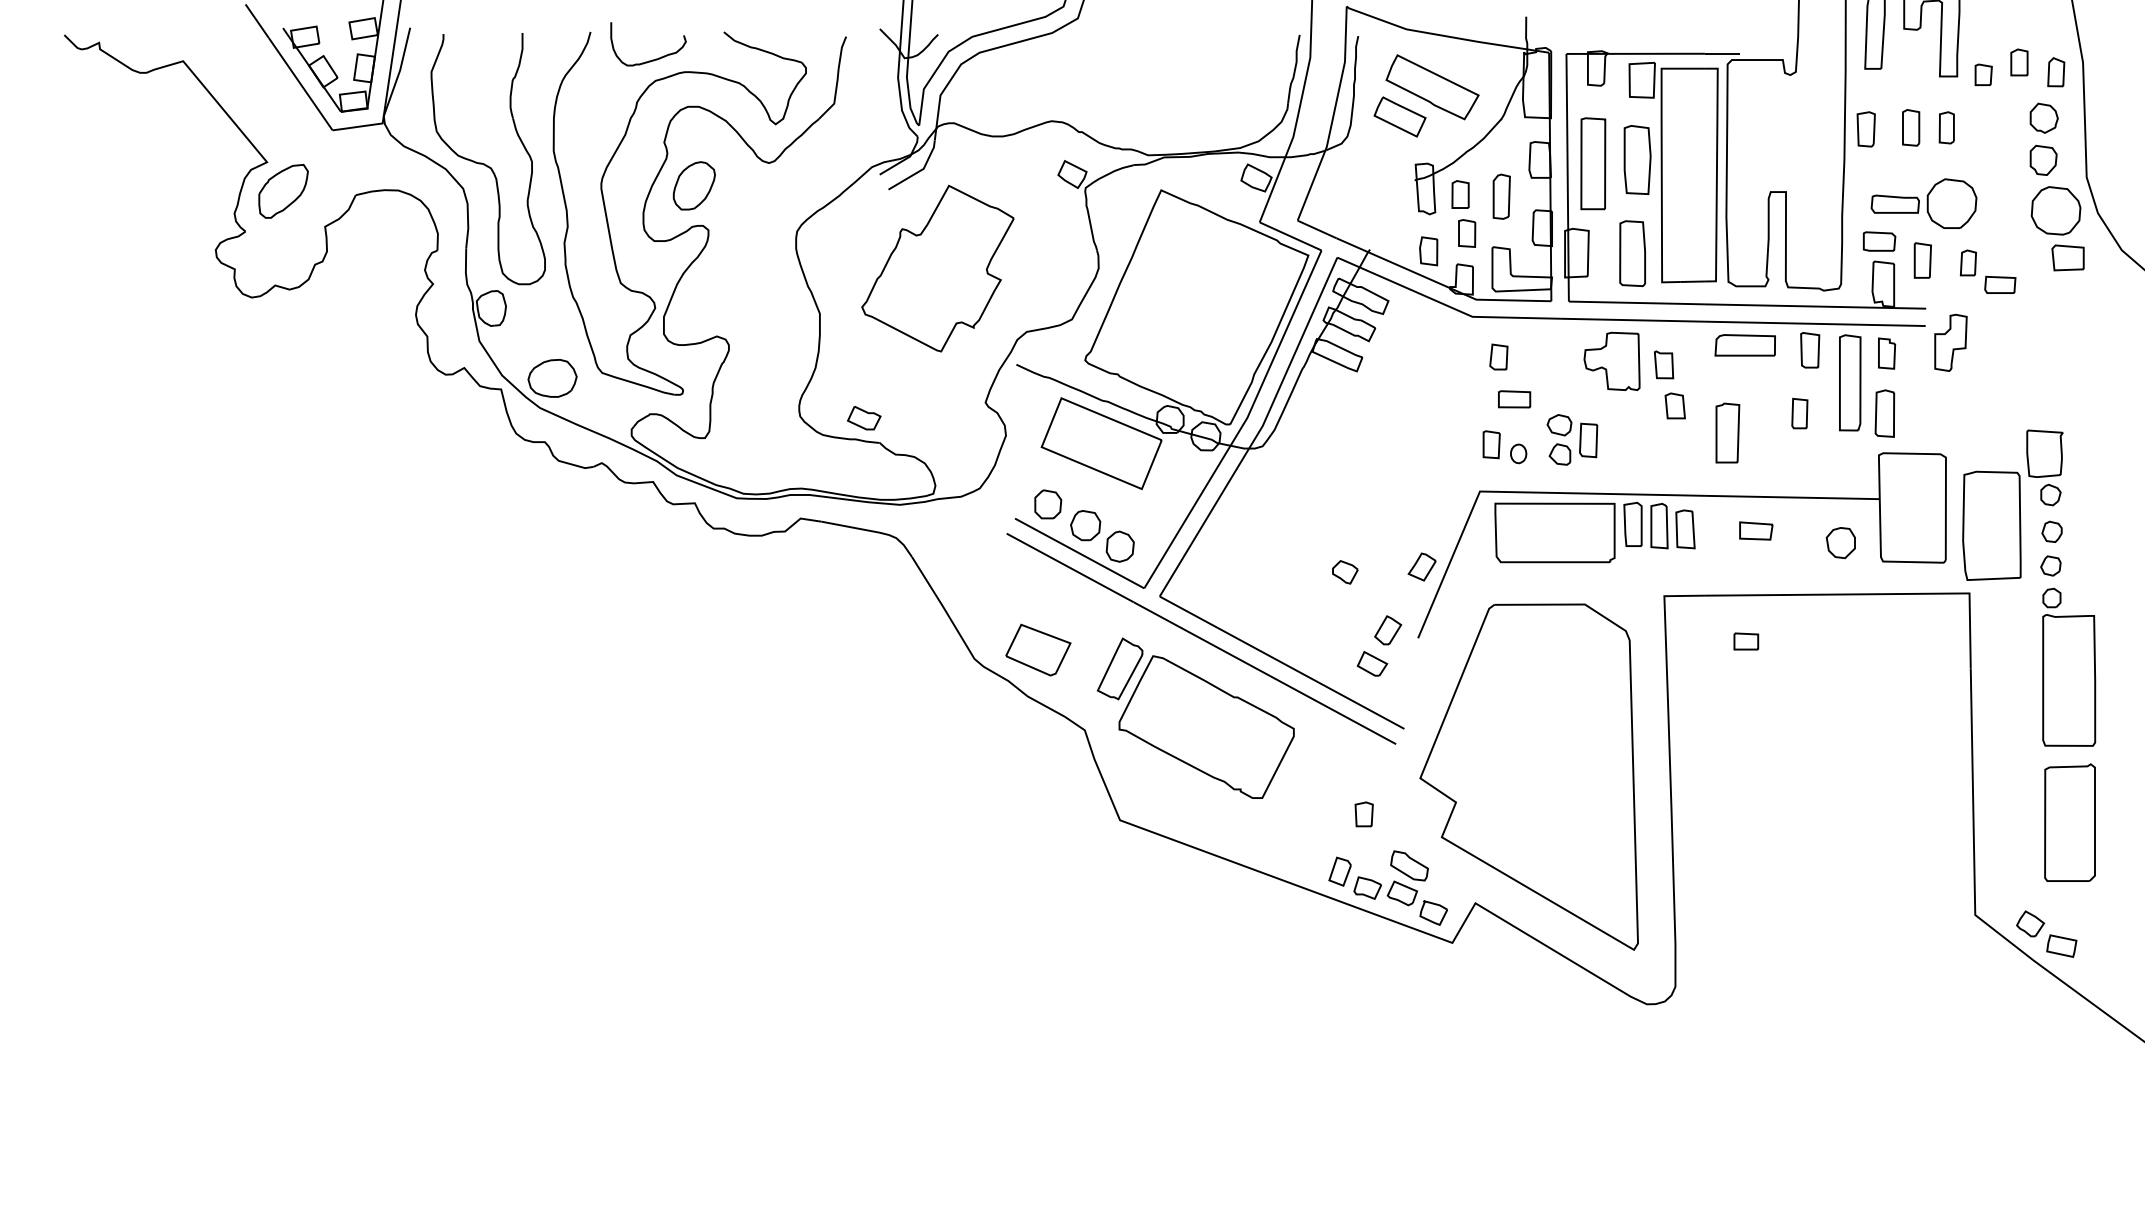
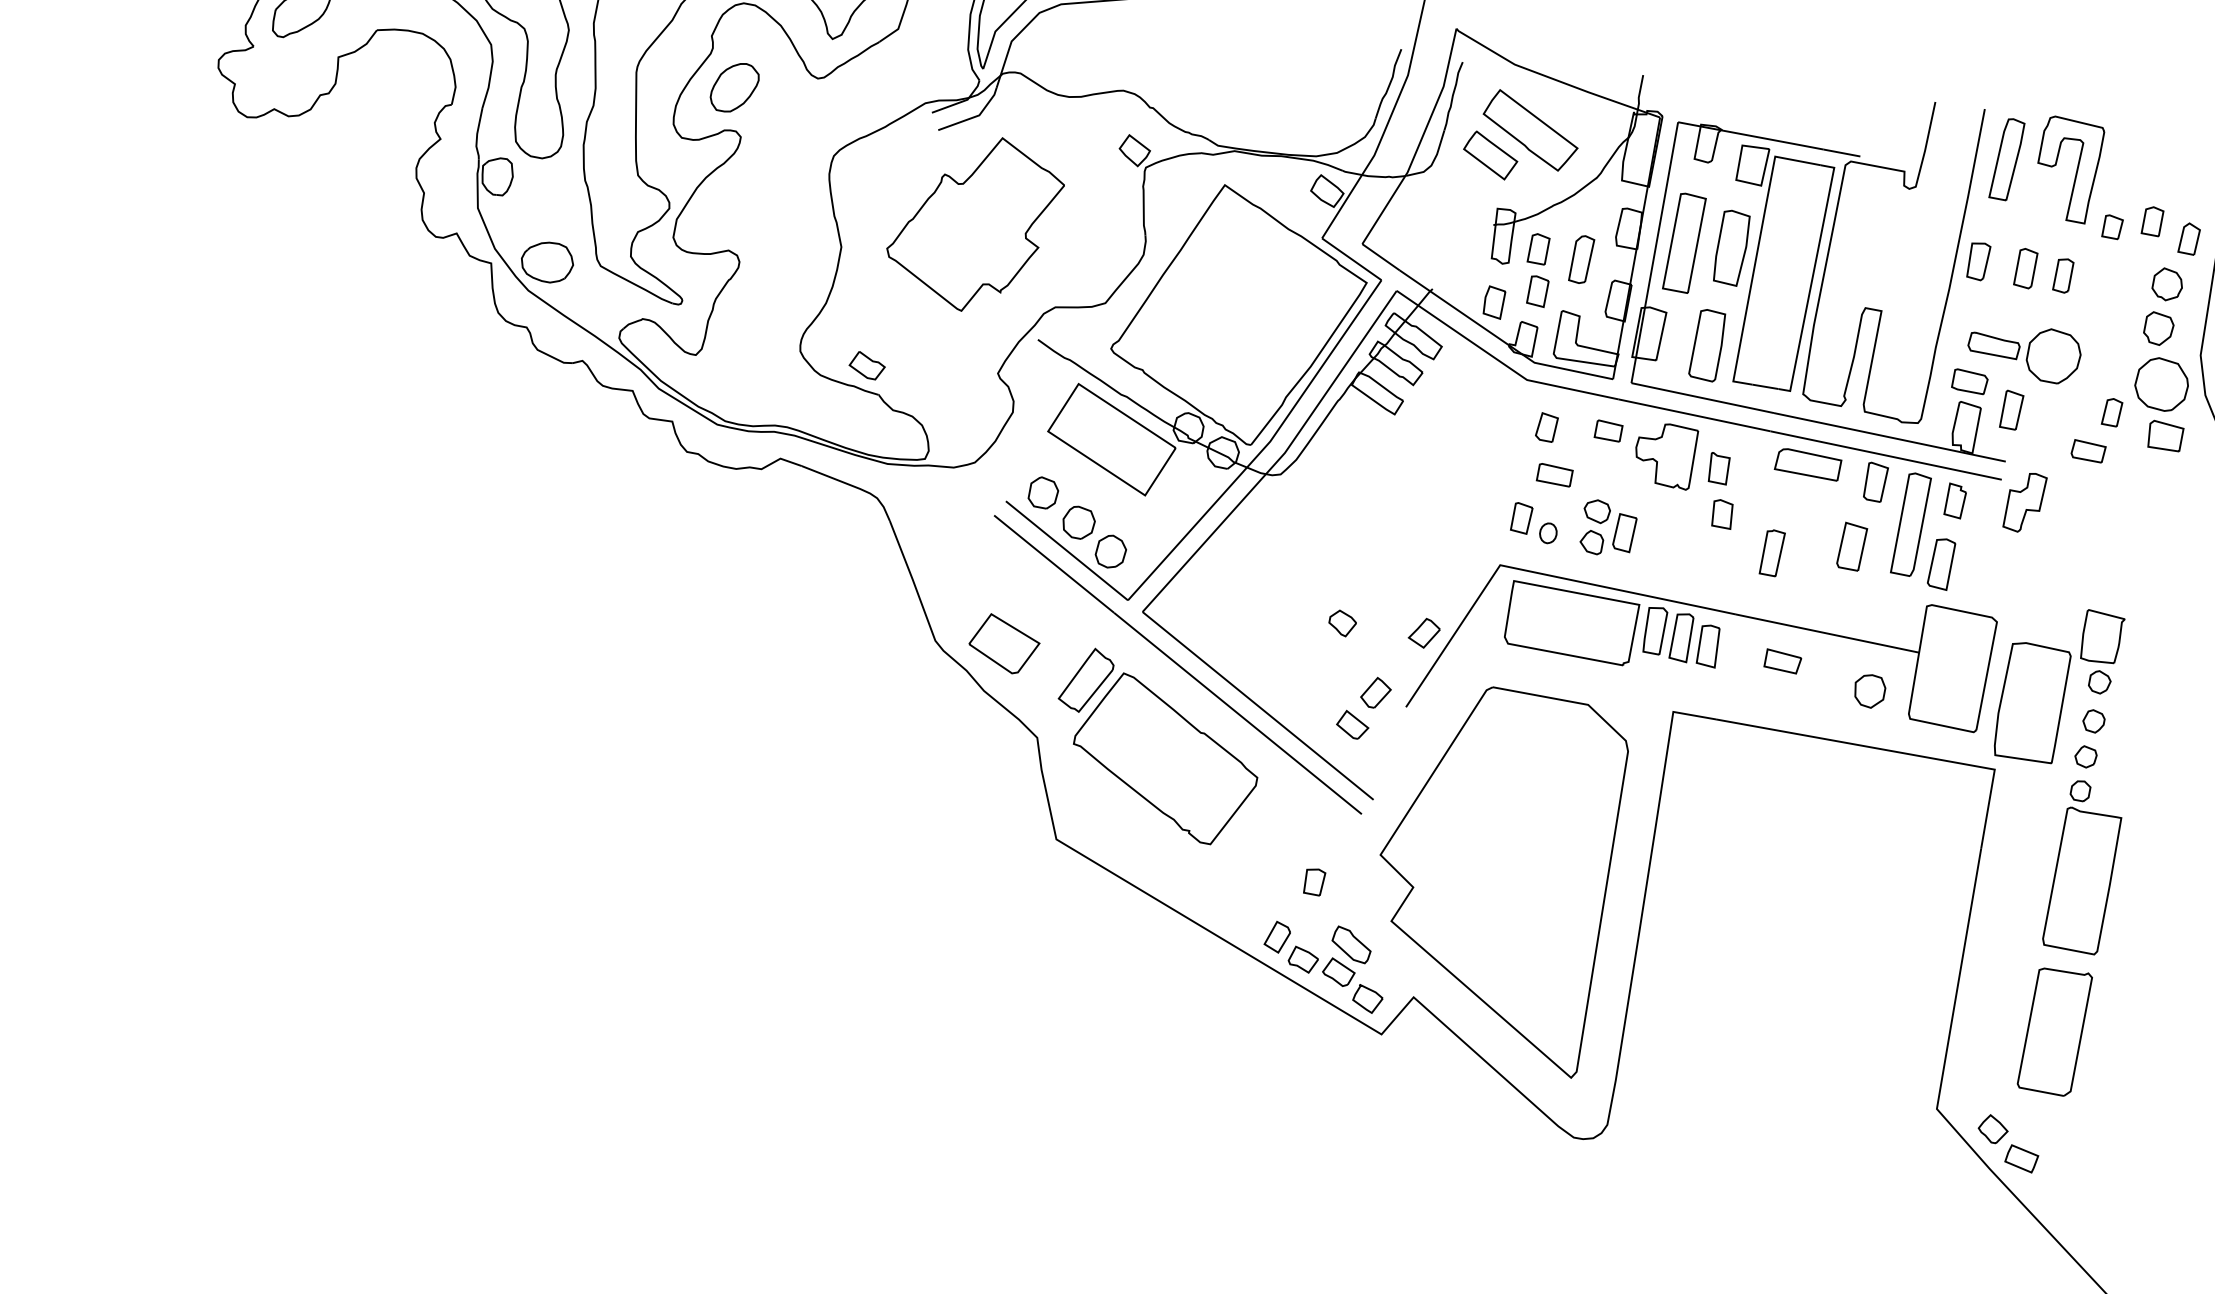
part: (1968, 262) -> (2112, 411), moved
part: (1799, 413) -> (1851, 546), size x1.43
part: (1727, 432) -> (1772, 552), size x0.71
part: (1746, 641) -> (1608, 431), moved

